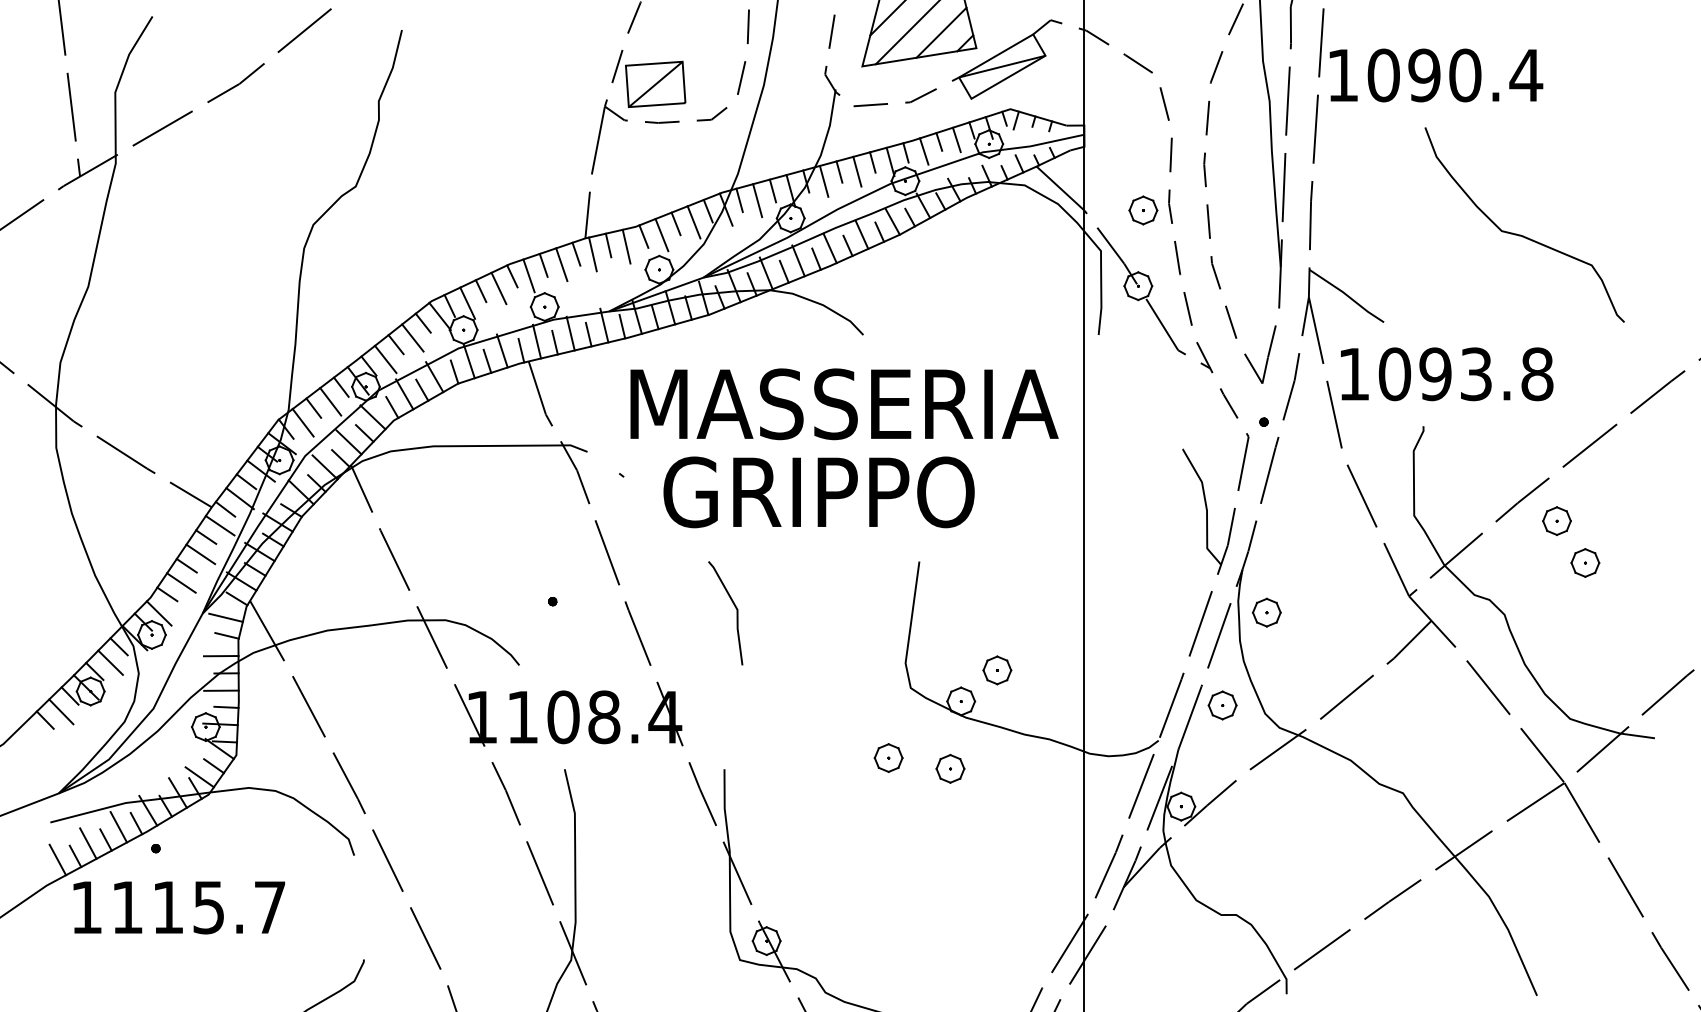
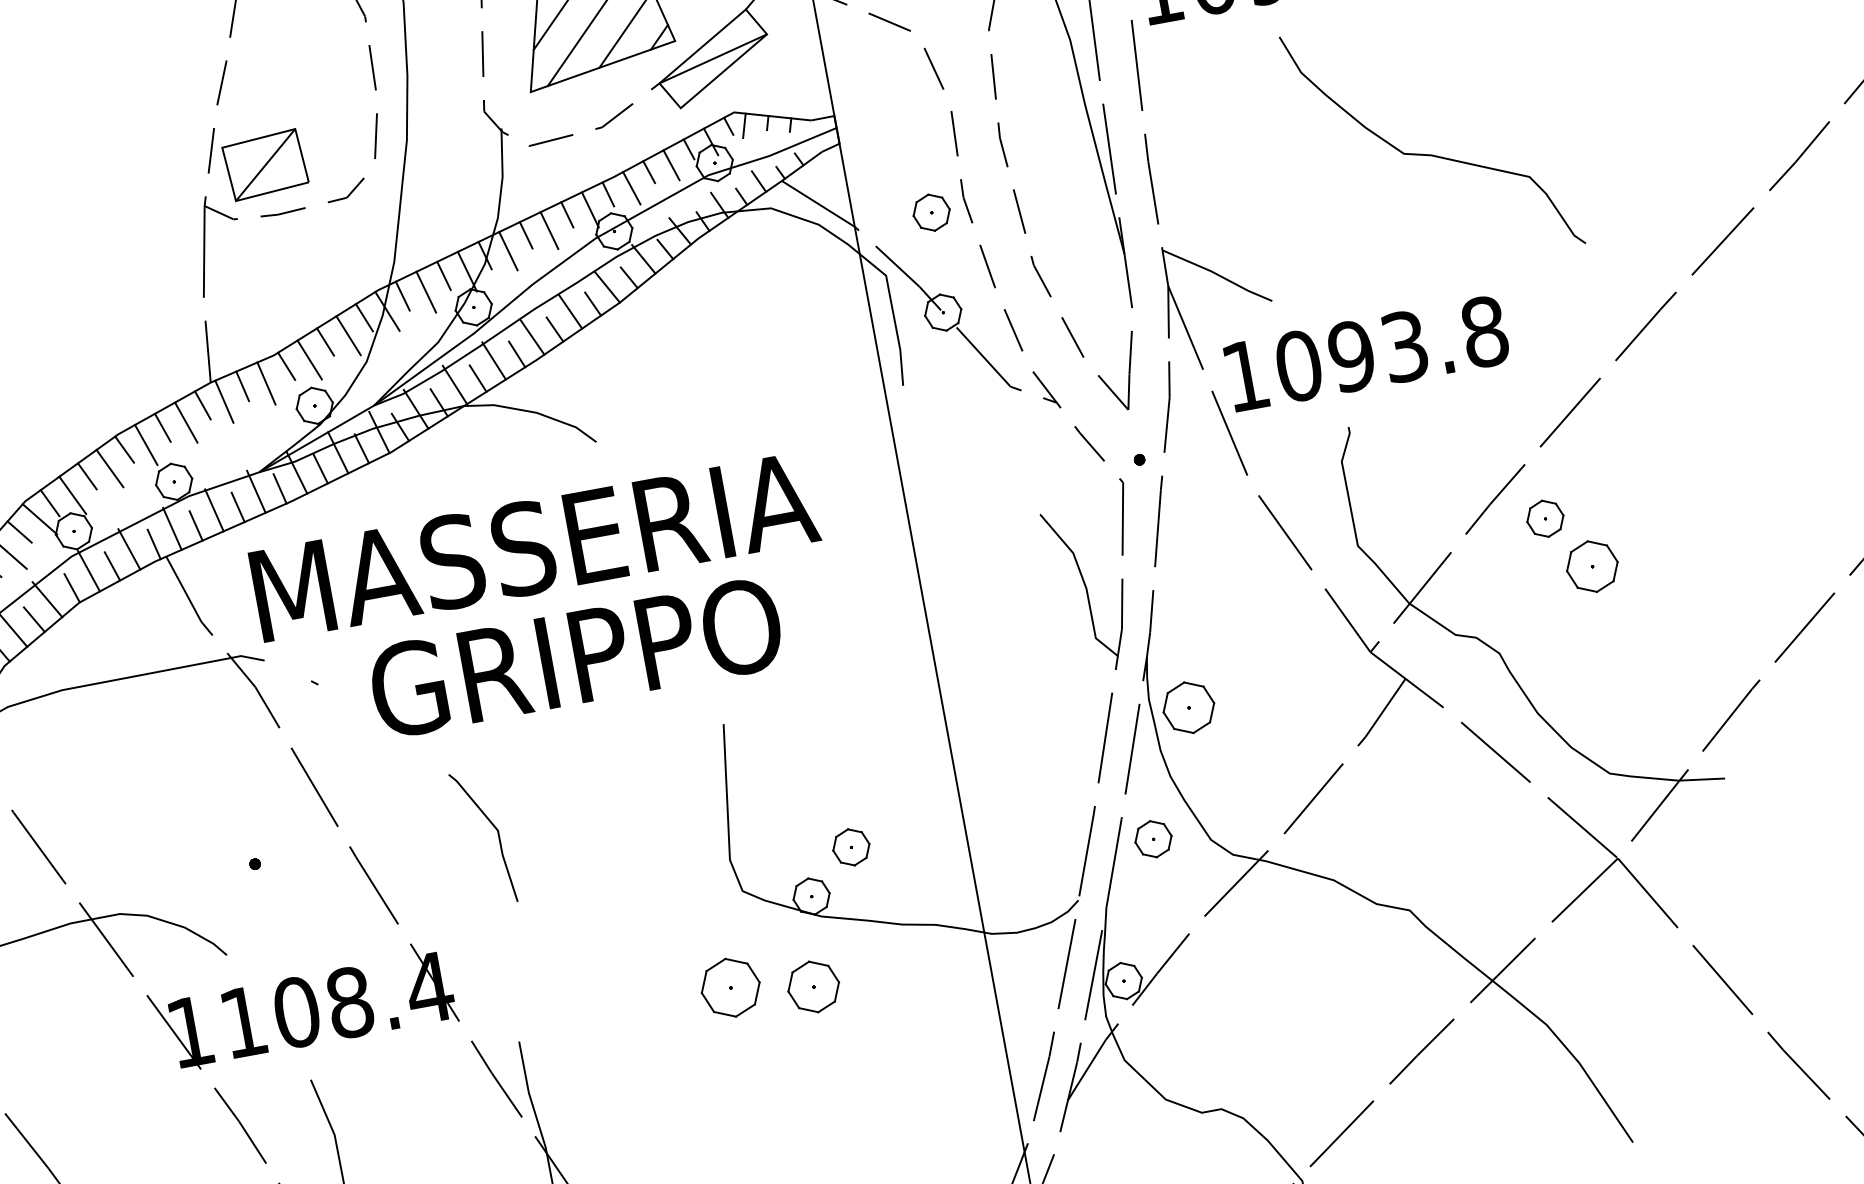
text: (844, 404) -> (534, 547), moved
part: (1585, 562) -> (1592, 565), size x1.4
part: (1266, 612) -> (1188, 707), size x1.4
part: (888, 757) -> (730, 987), size x1.6
part: (950, 768) -> (813, 986), size x1.4

